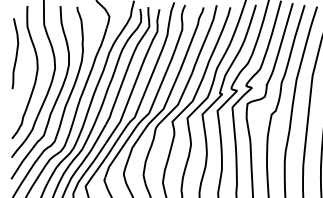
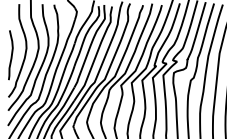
curve: (16, 53) -> (11, 55), moved

